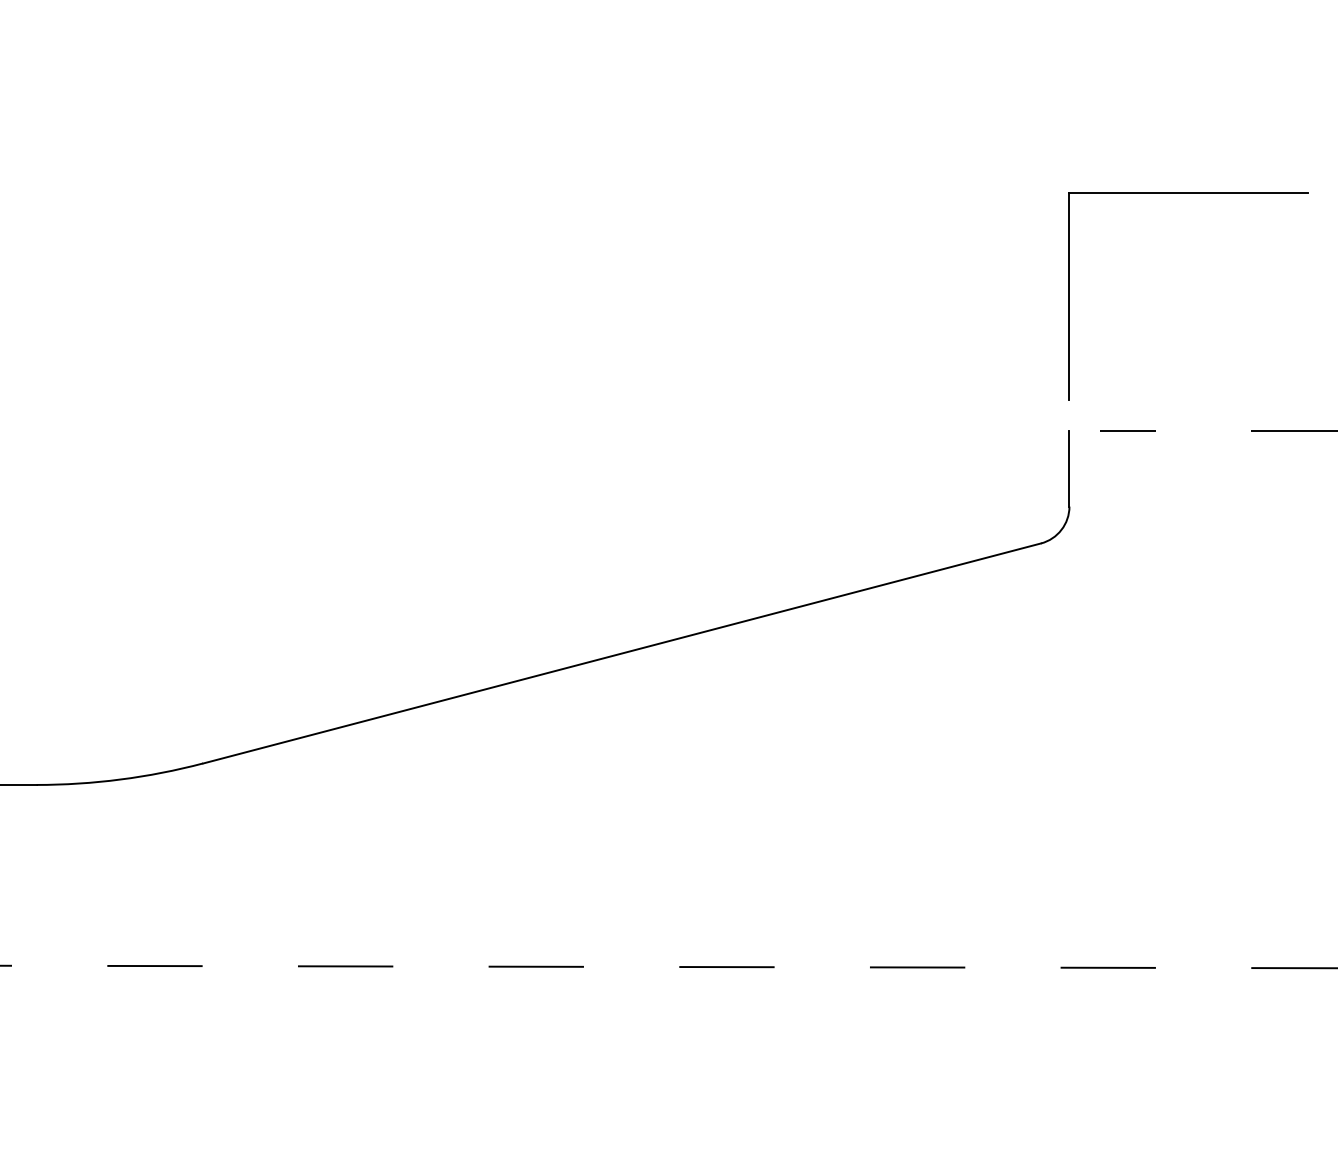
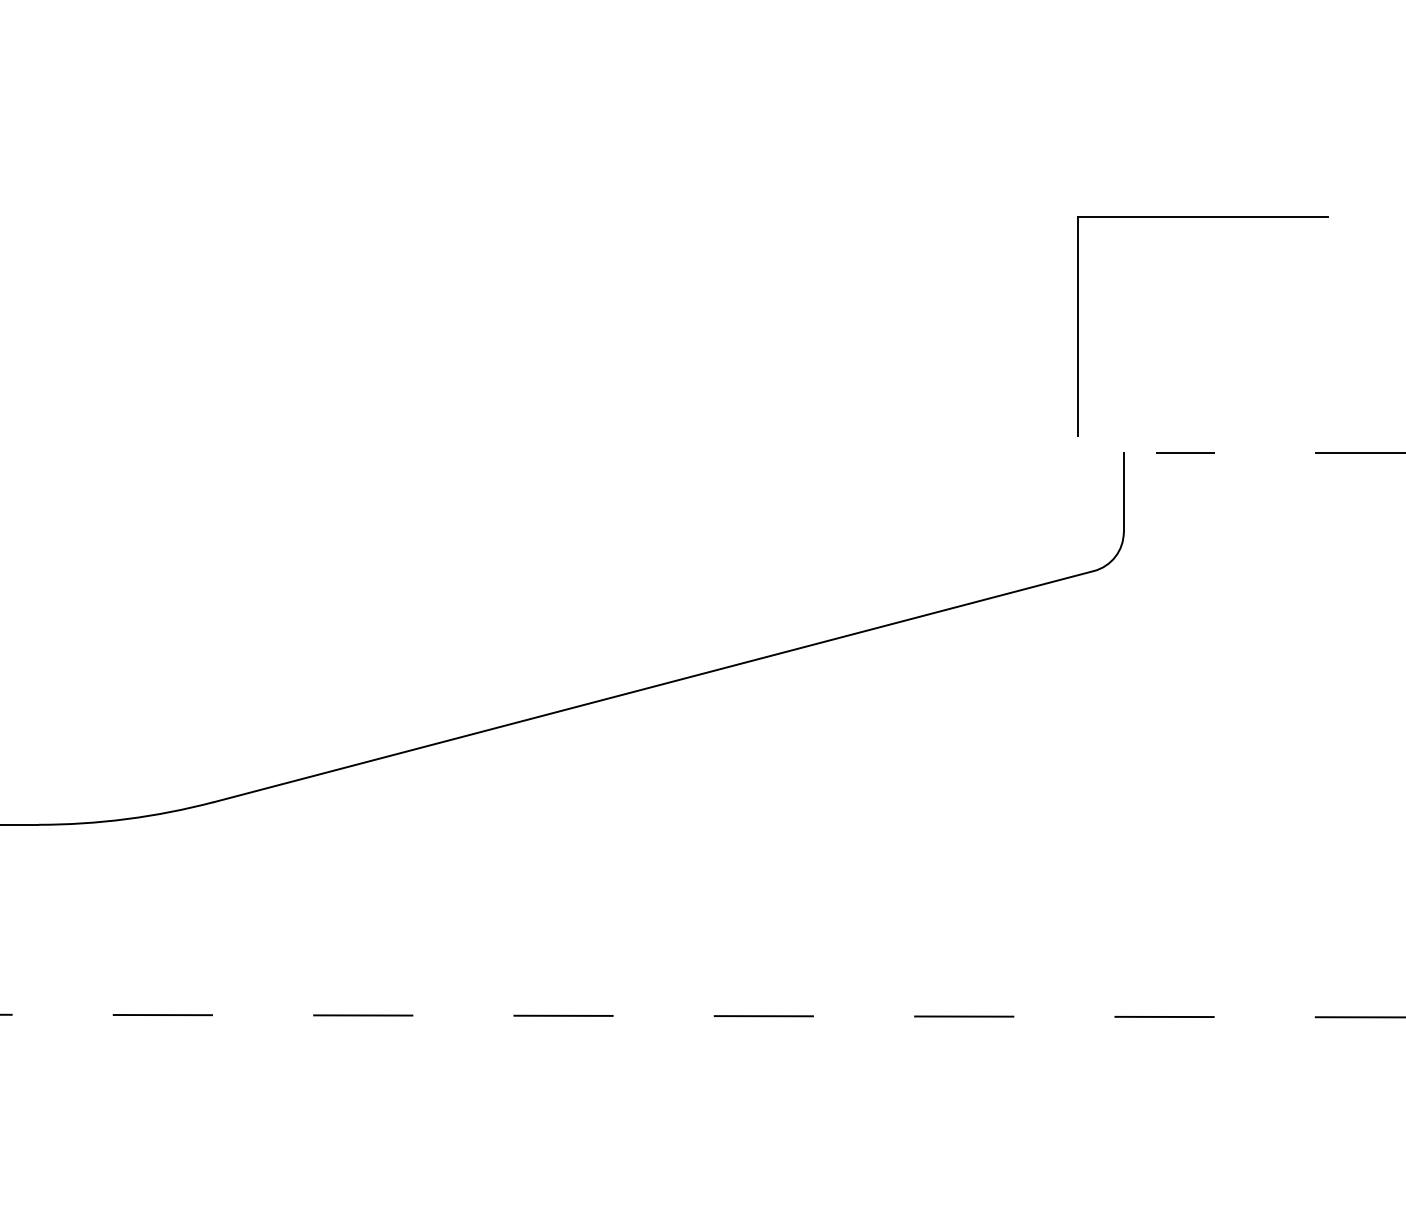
part: (1188, 192) -> (1202, 217), moved

